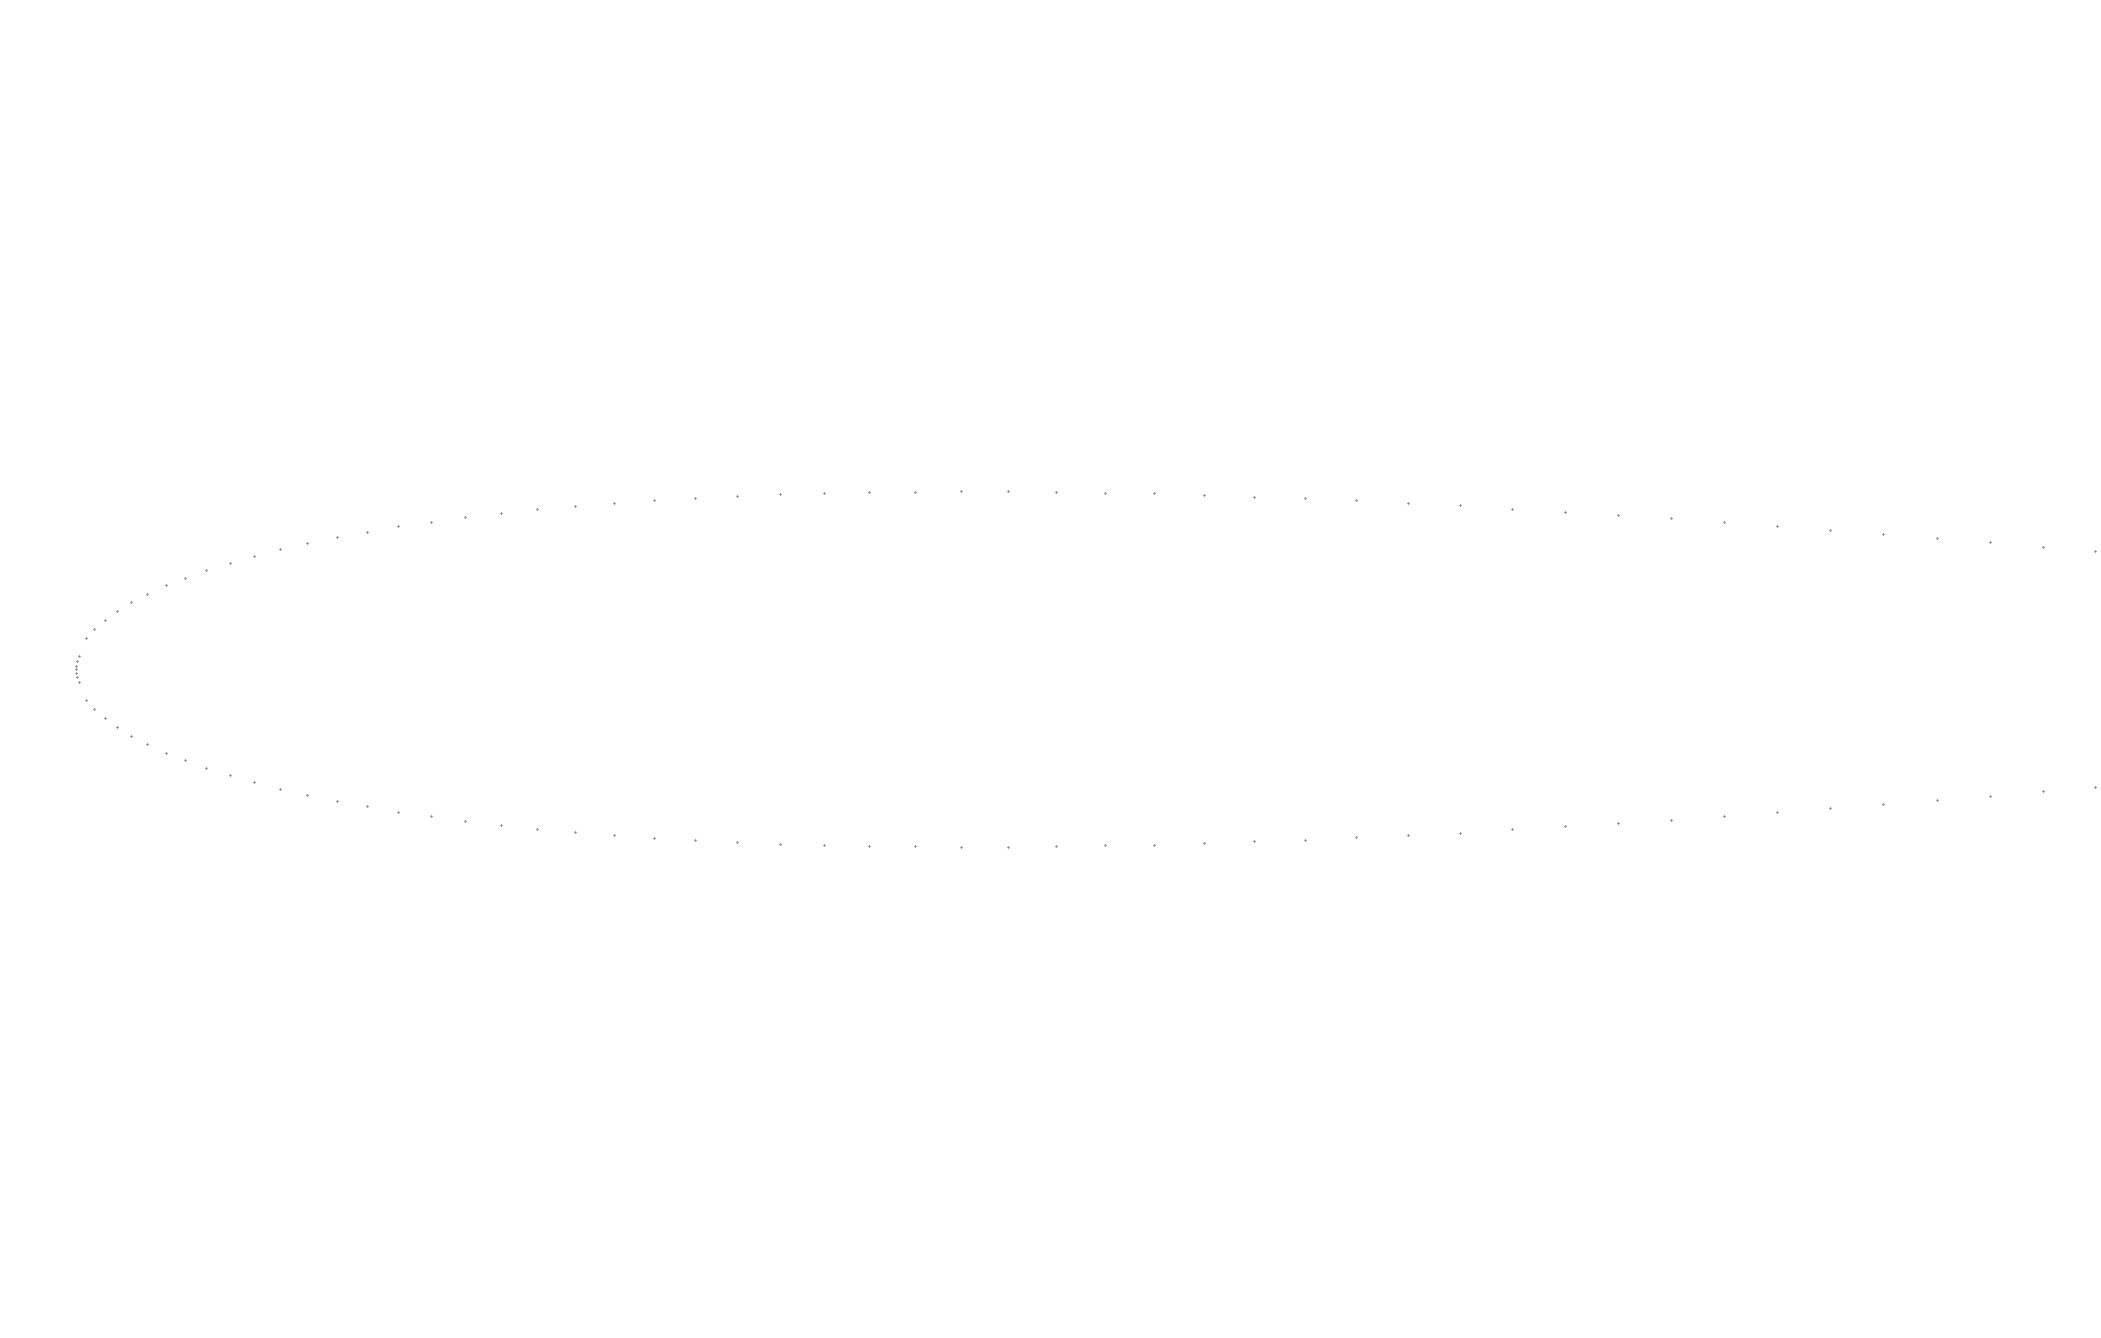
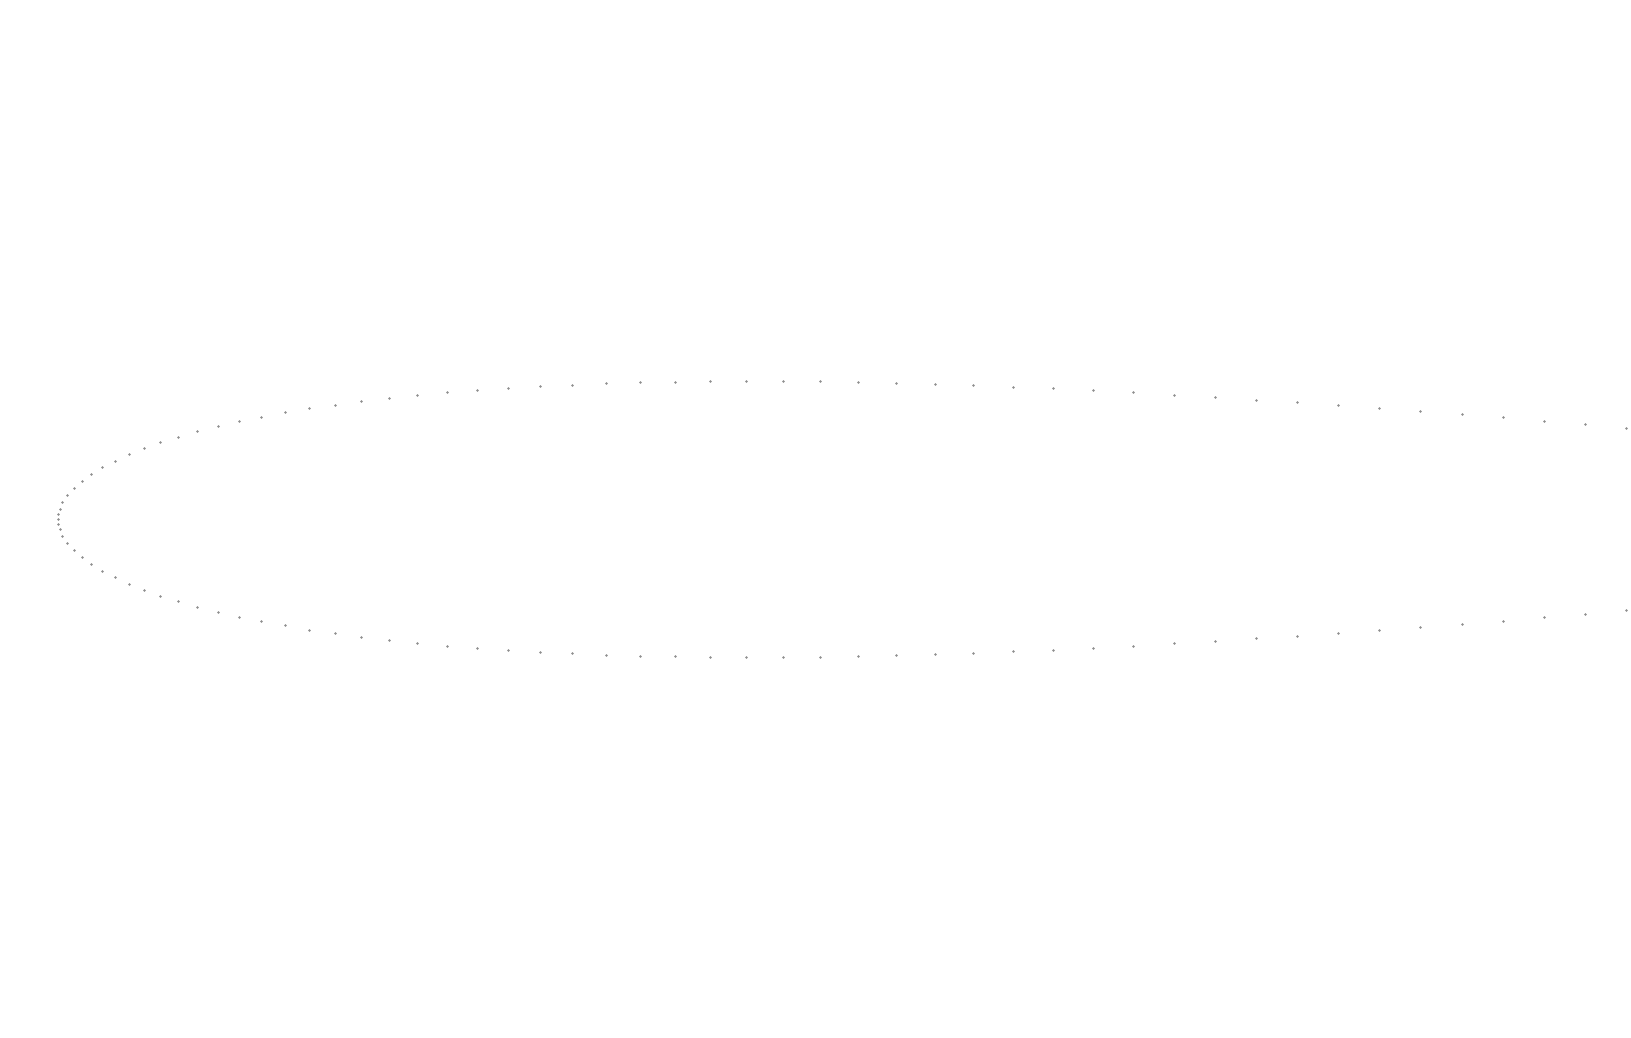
part: (77, 669) -> (60, 519), size x1.67

